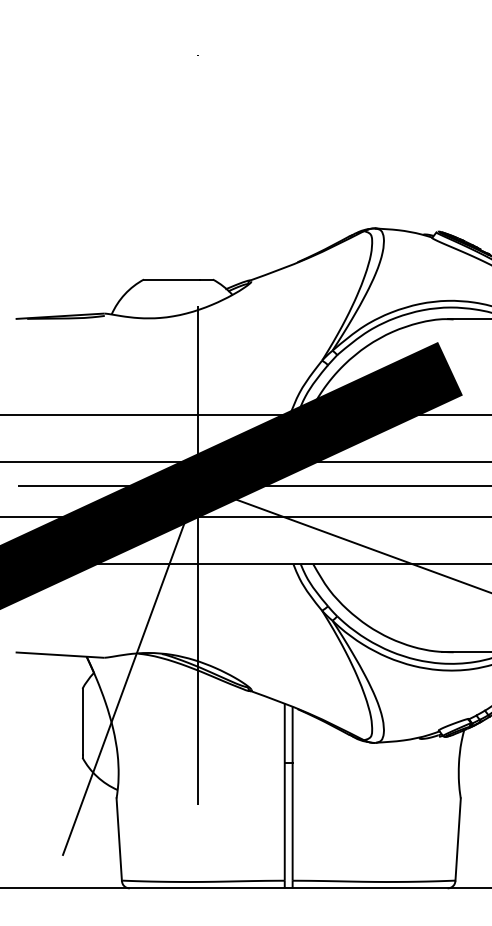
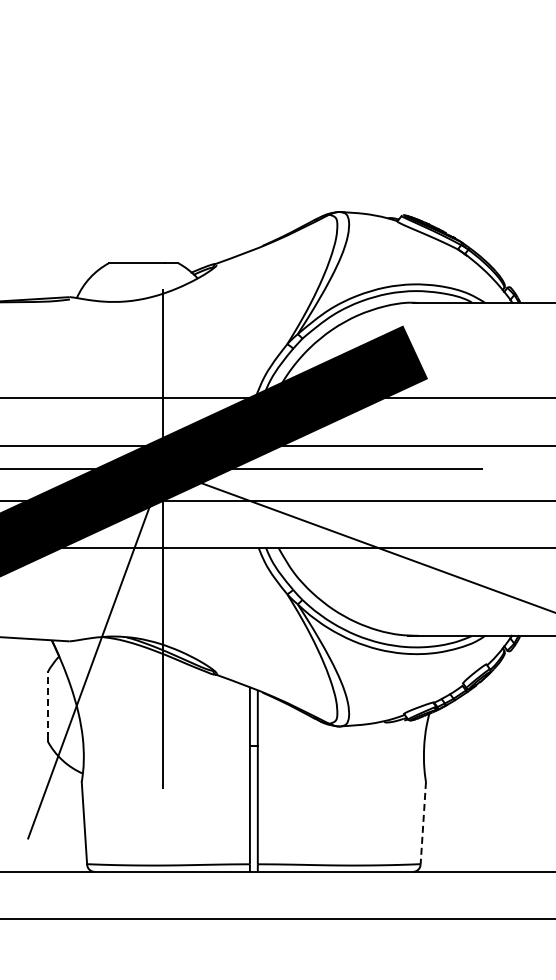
line: (82, 720) -> (47, 704), solid -> dashed
line: (458, 839) -> (423, 823), solid -> dashed

